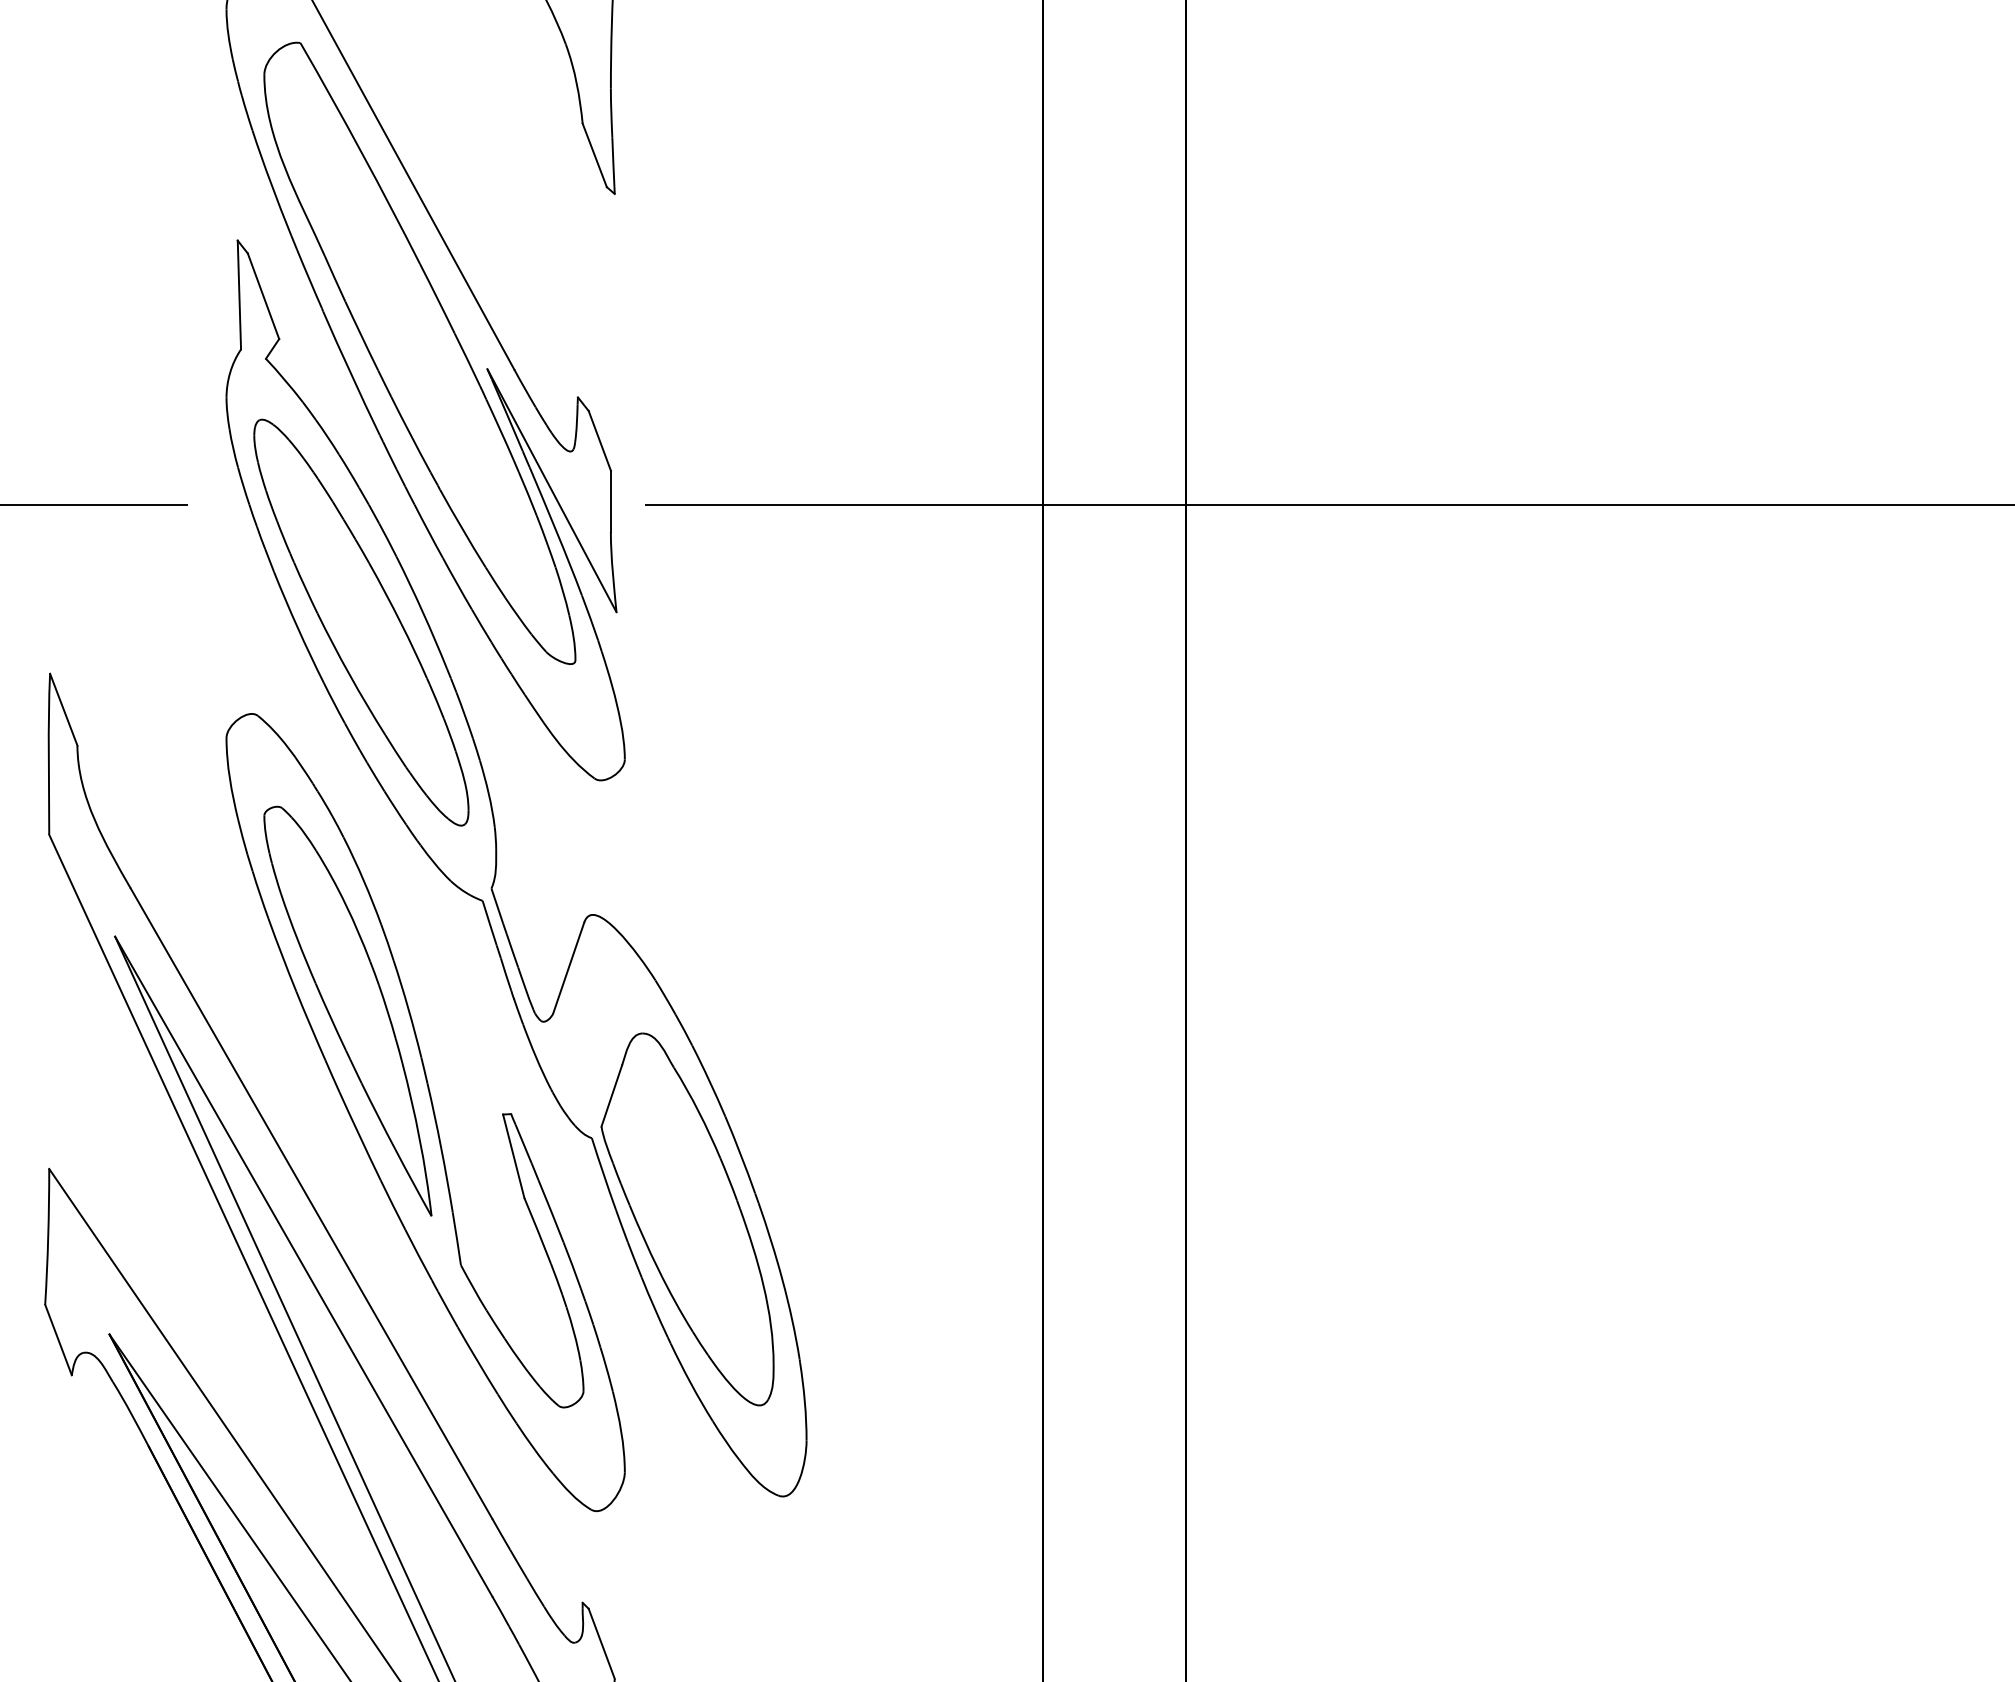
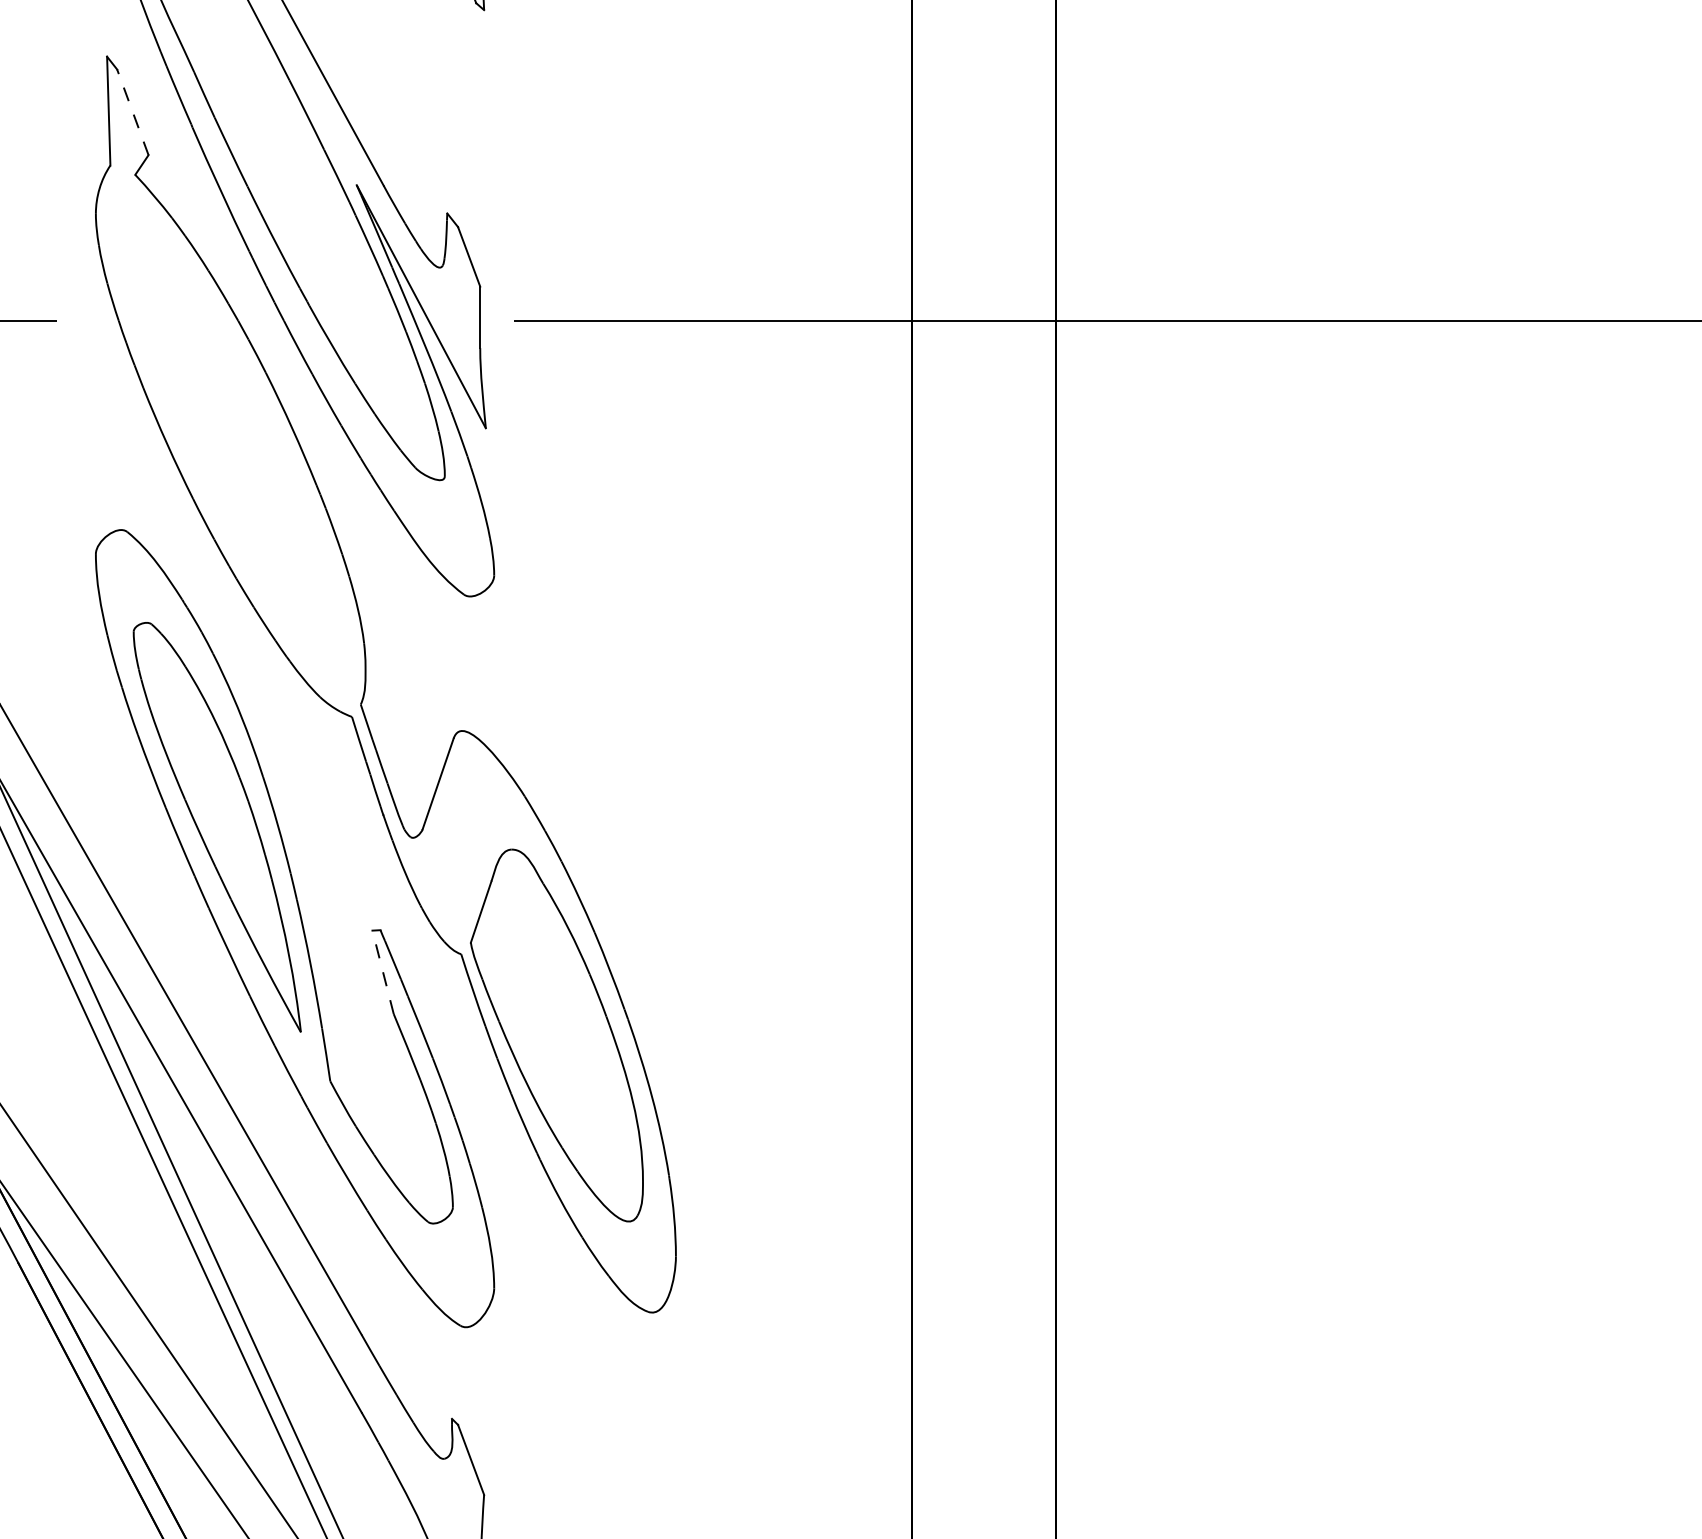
line: (263, 296) -> (132, 112), solid -> dashed
part: (361, 622) -> (230, 438), removed
line: (513, 1155) -> (382, 971), solid -> dashed

